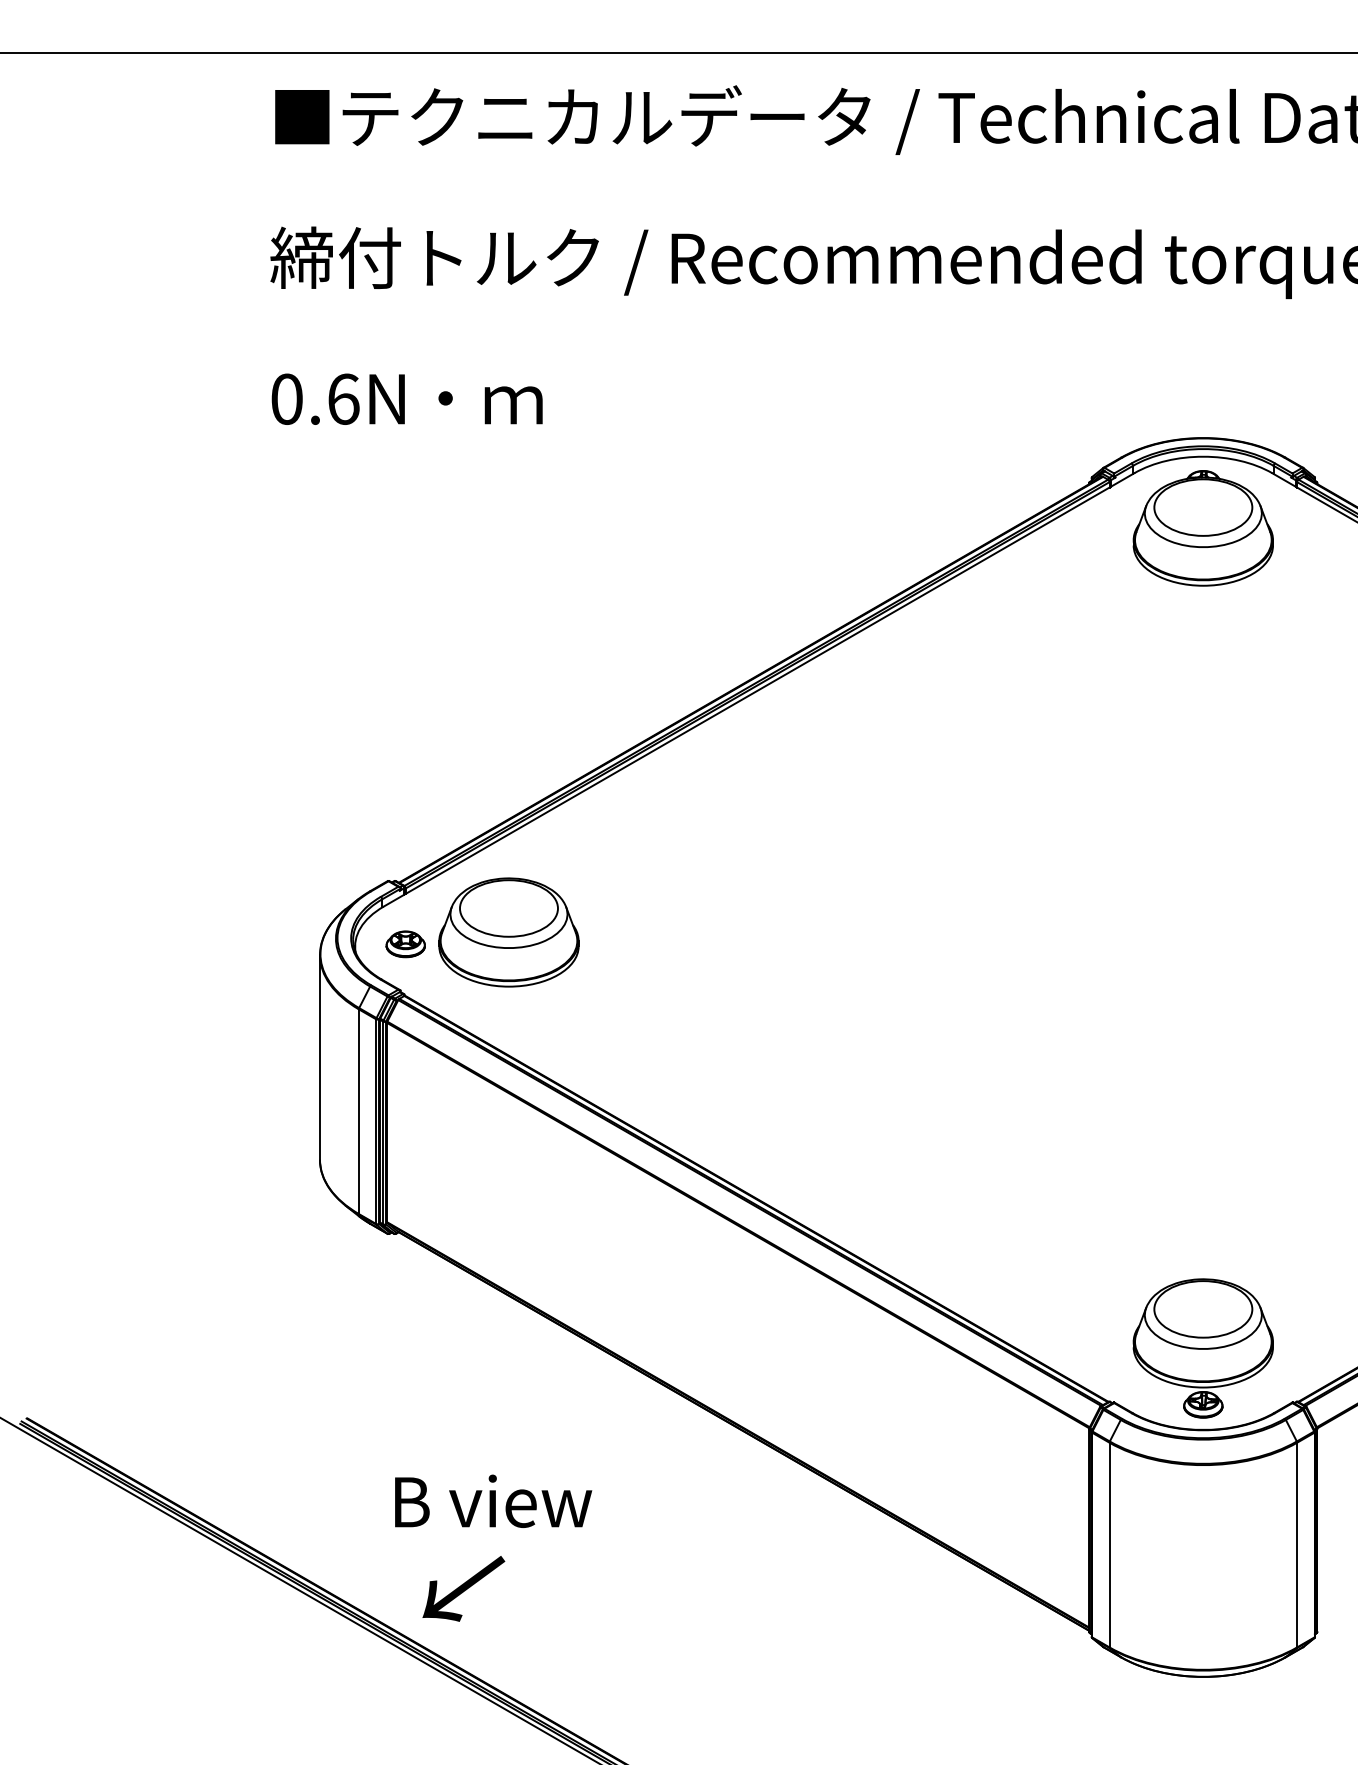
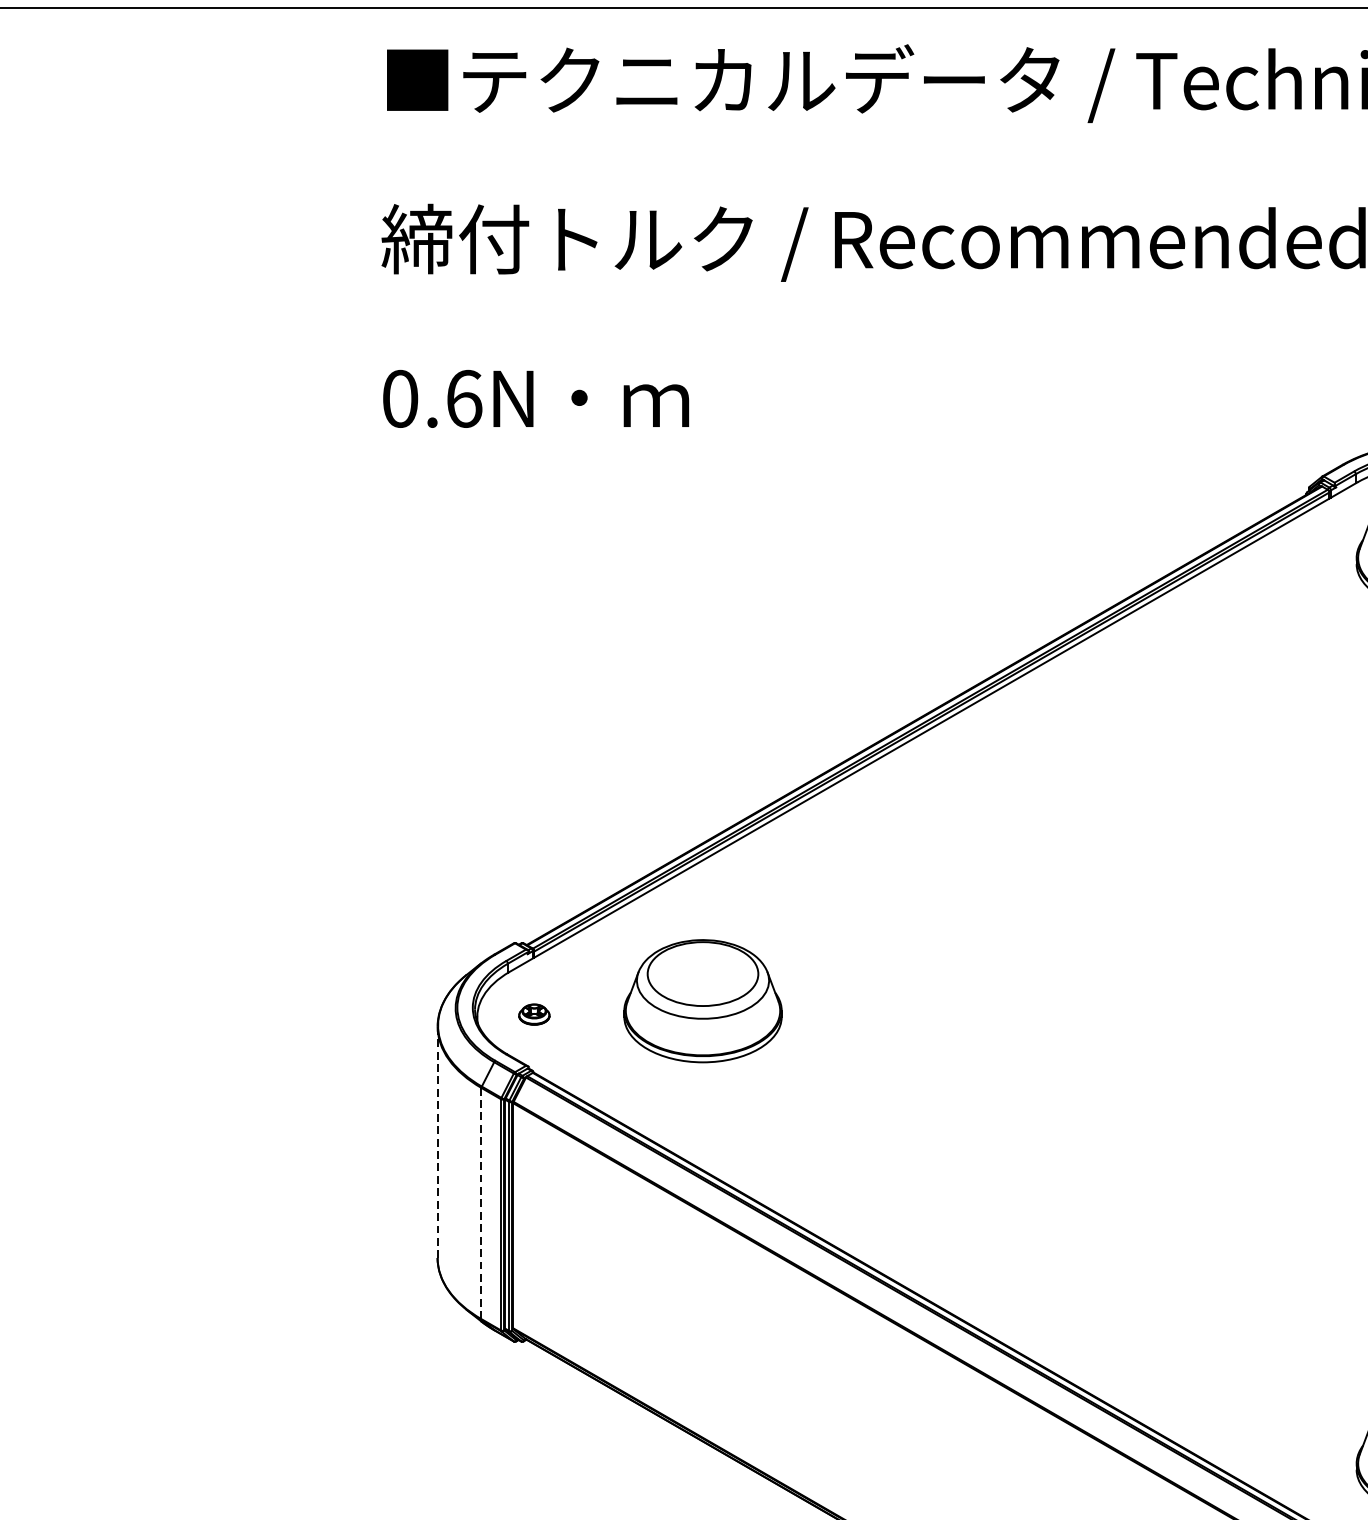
part: (508, 932) -> (702, 1001), moved
part: (405, 944) -> (534, 1014), size x0.7
line: (319, 1057) -> (437, 1142), solid -> dashed
line: (358, 1111) -> (481, 1203), solid -> dashed

